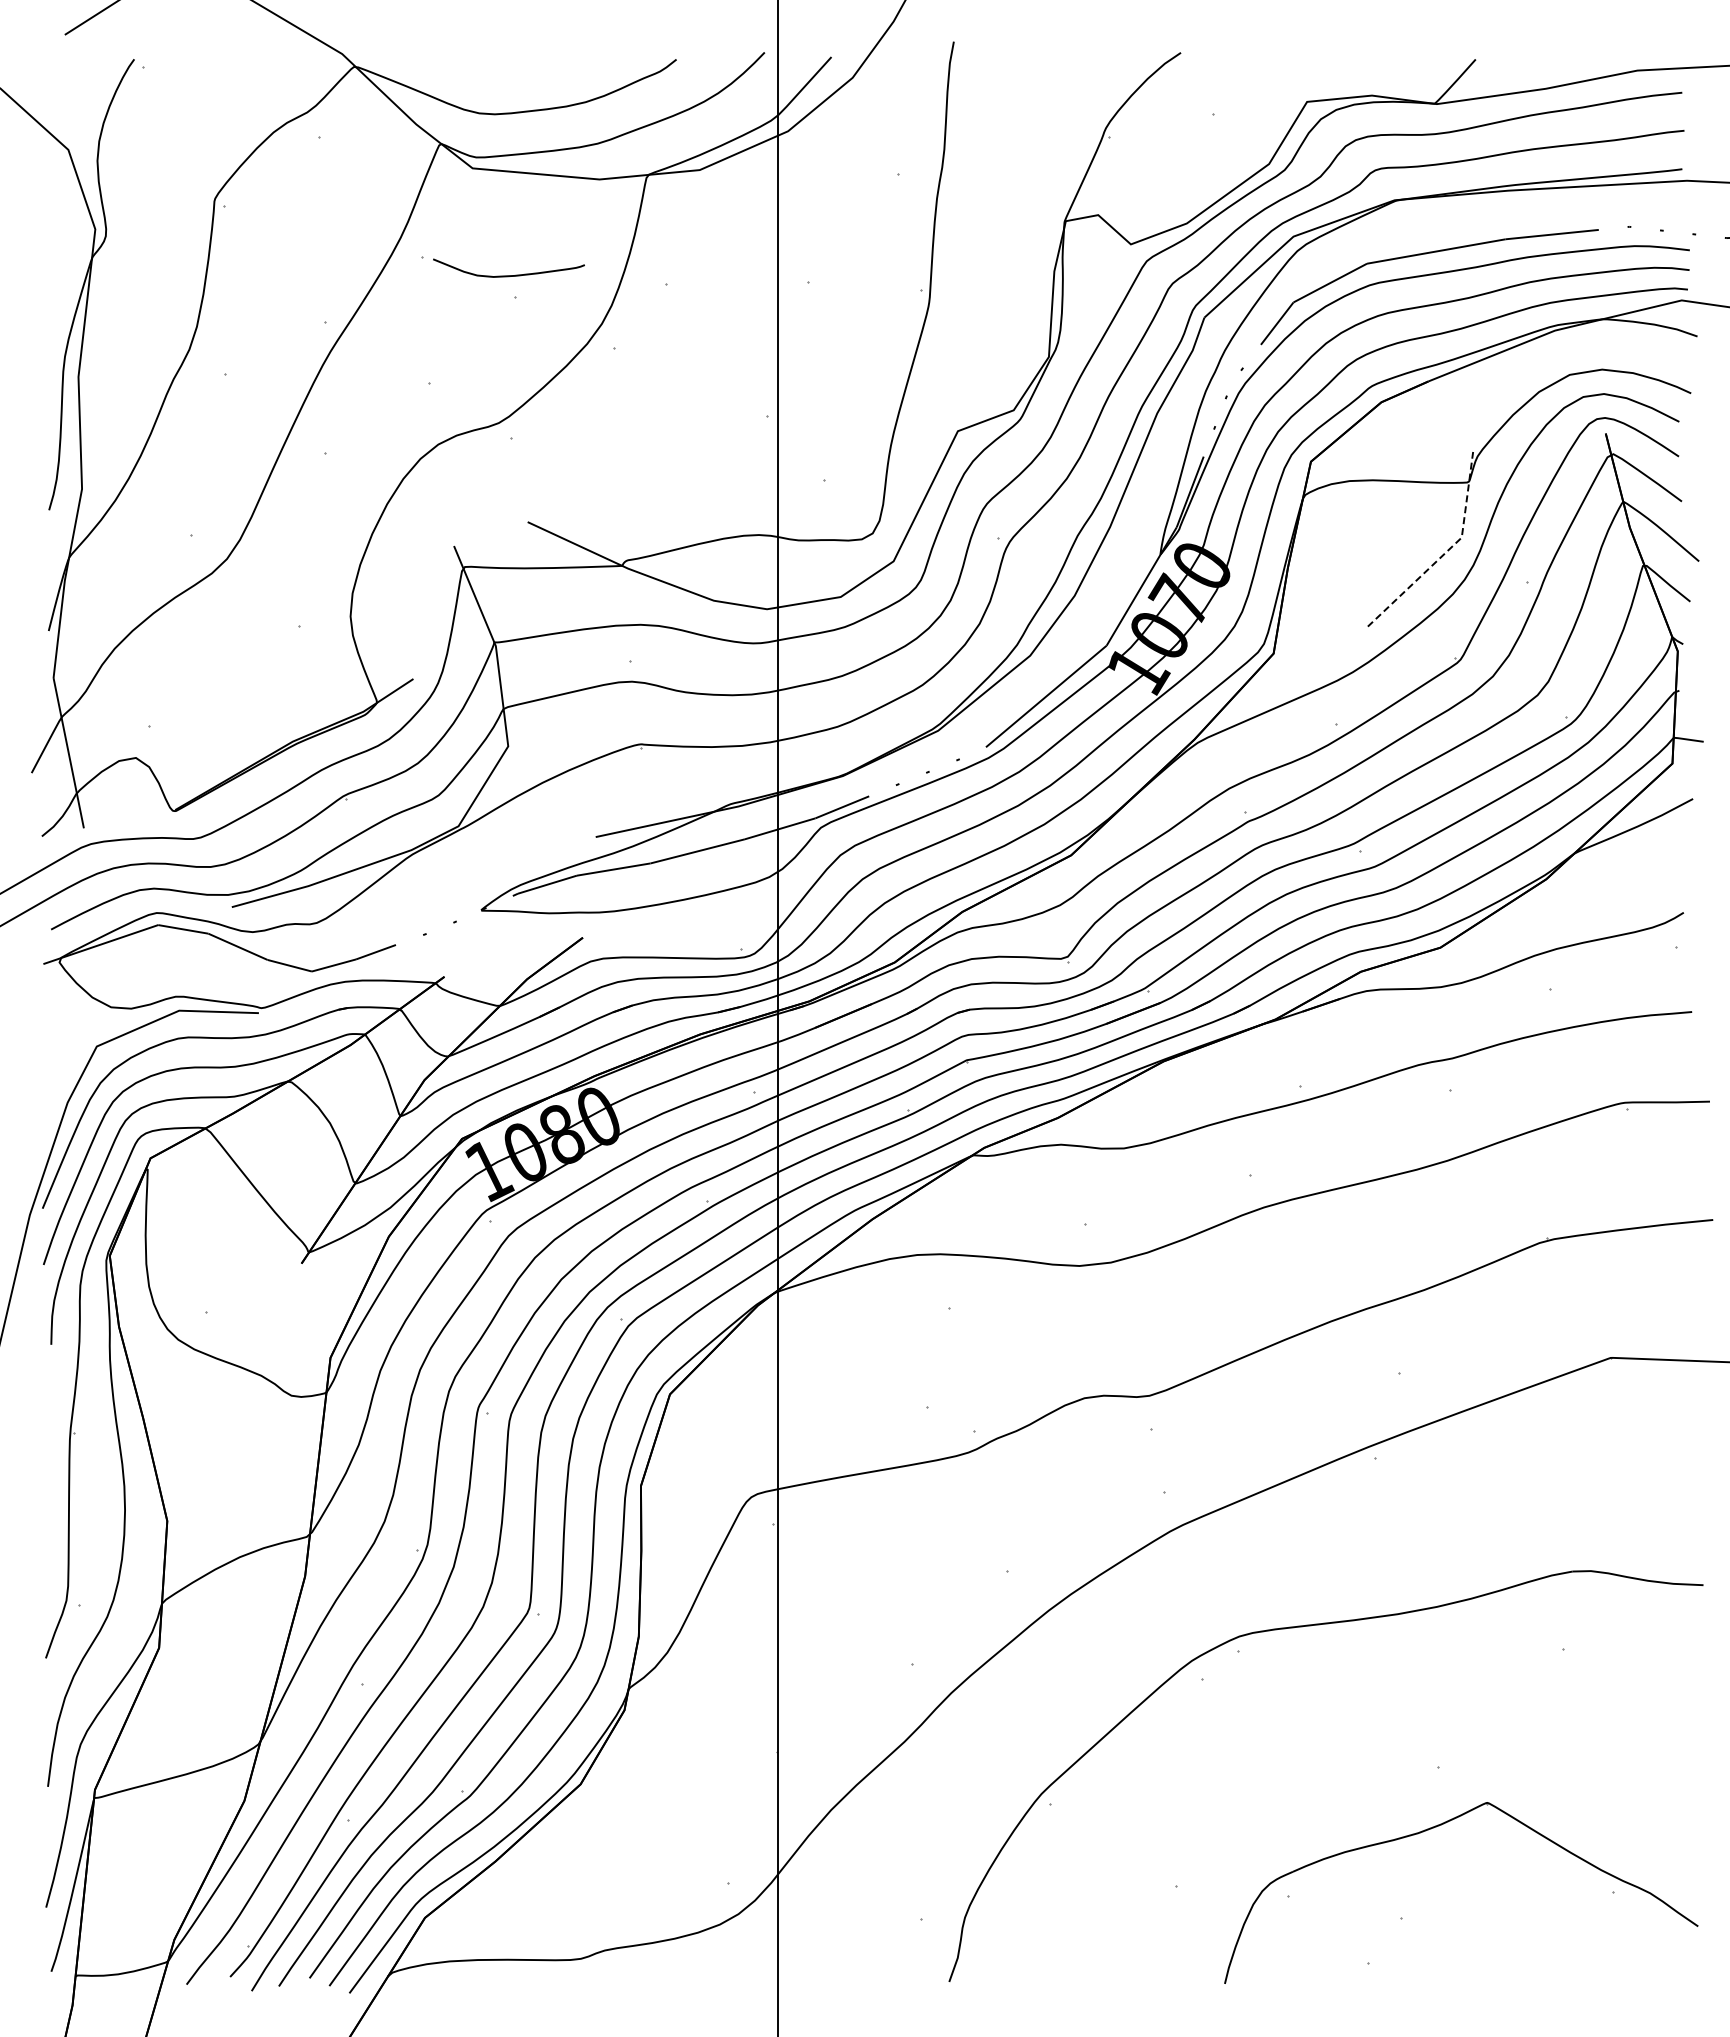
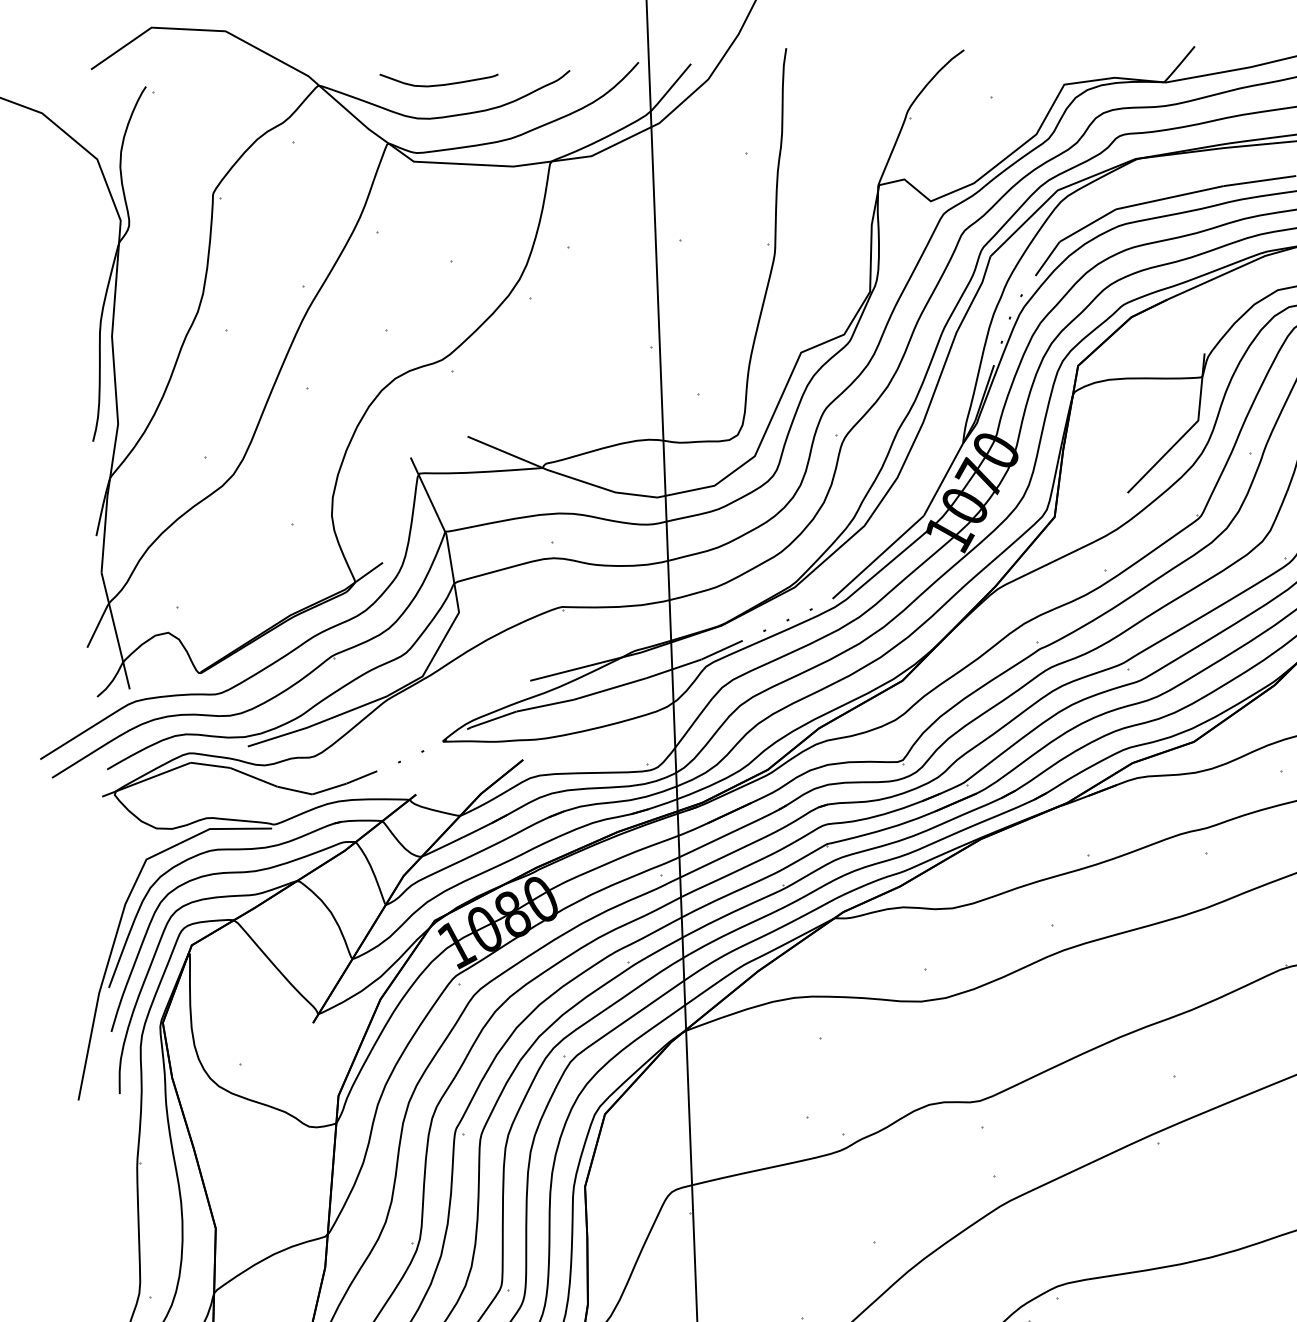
curve: (508, 275) -> (439, 84), moved
line: (1446, 551) -> (1186, 431), dashed -> solid

